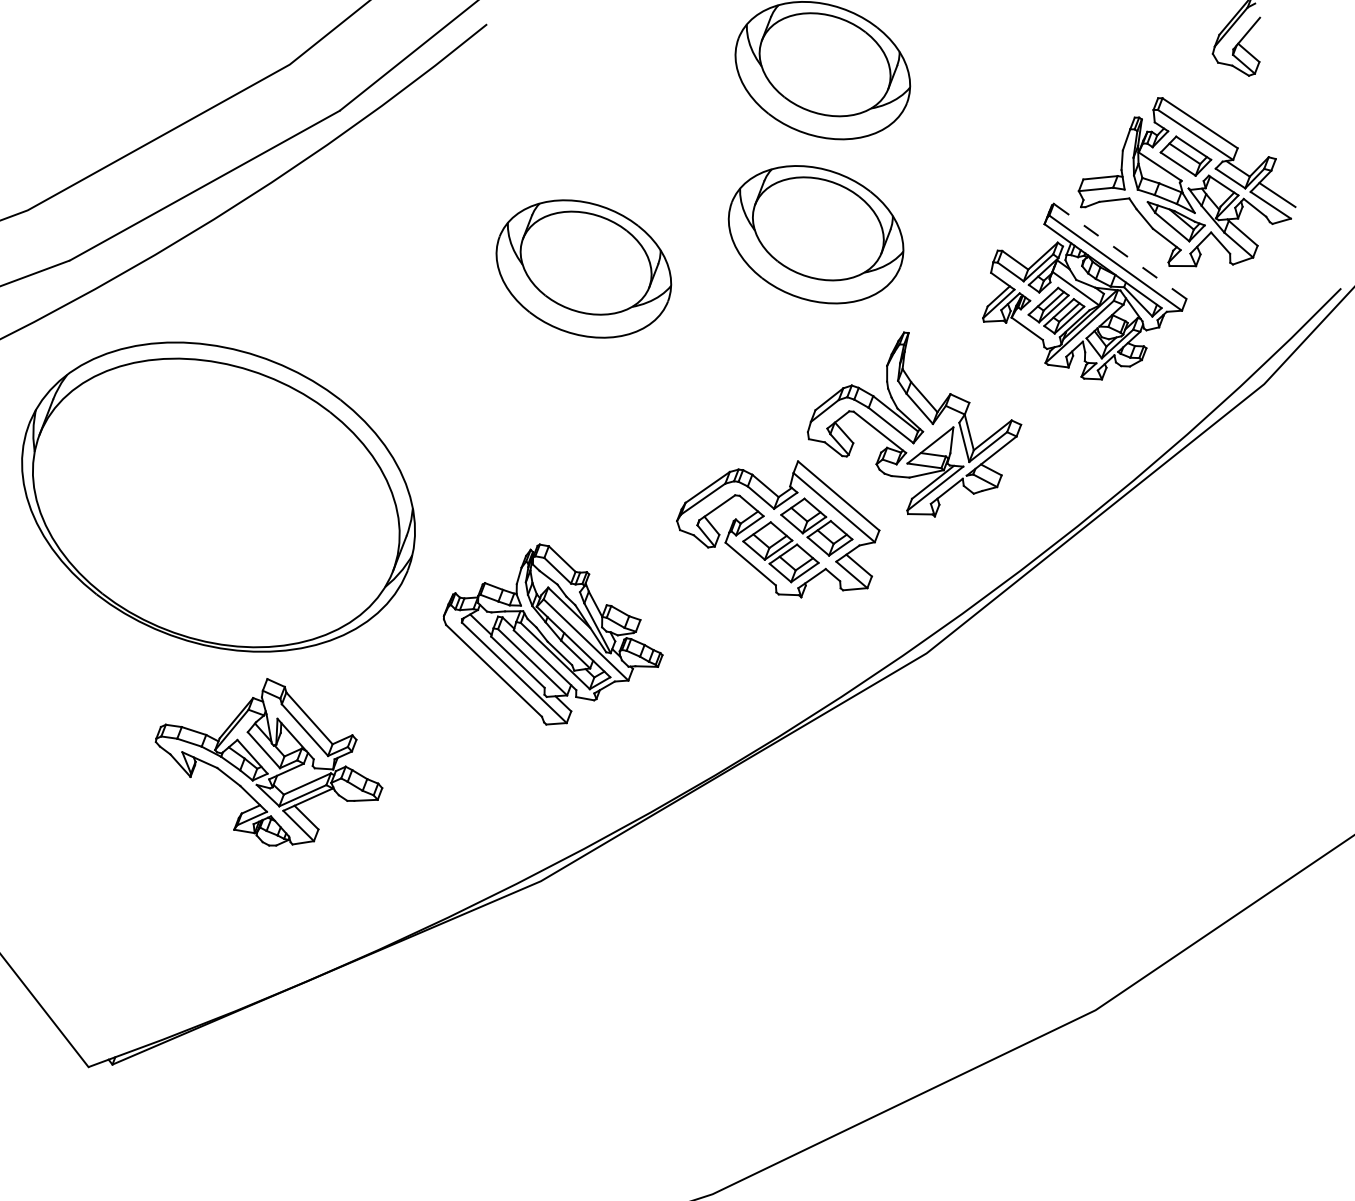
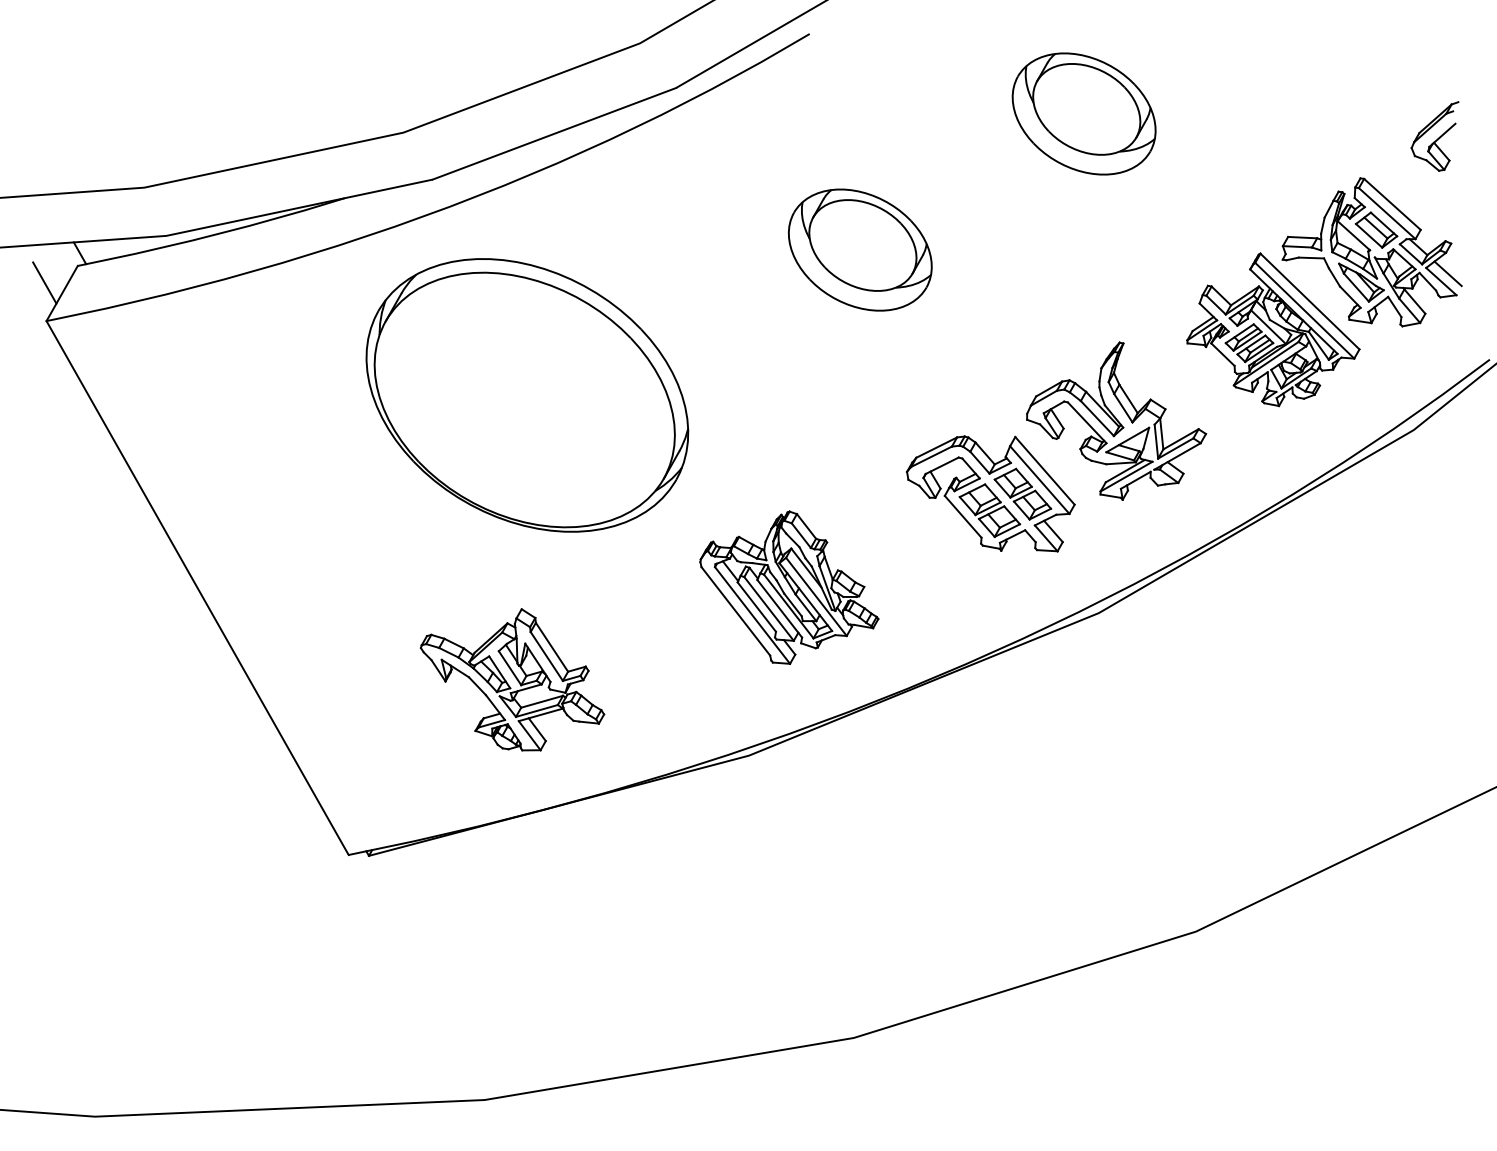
part: (816, 233) -> (1058, 249), removed
line: (1119, 251) -> (1309, 301), dashed -> solid
part: (552, 633) -> (789, 587), moved
part: (268, 763) -> (512, 679), moved

